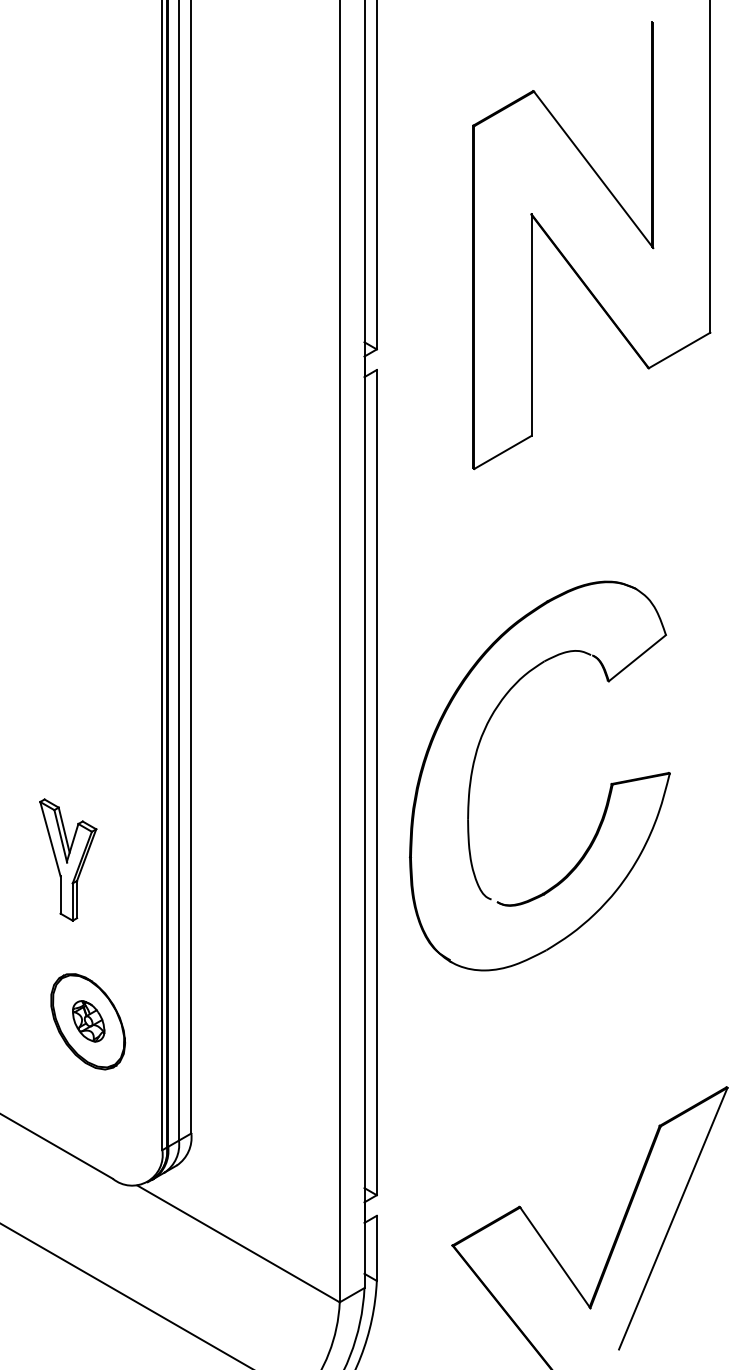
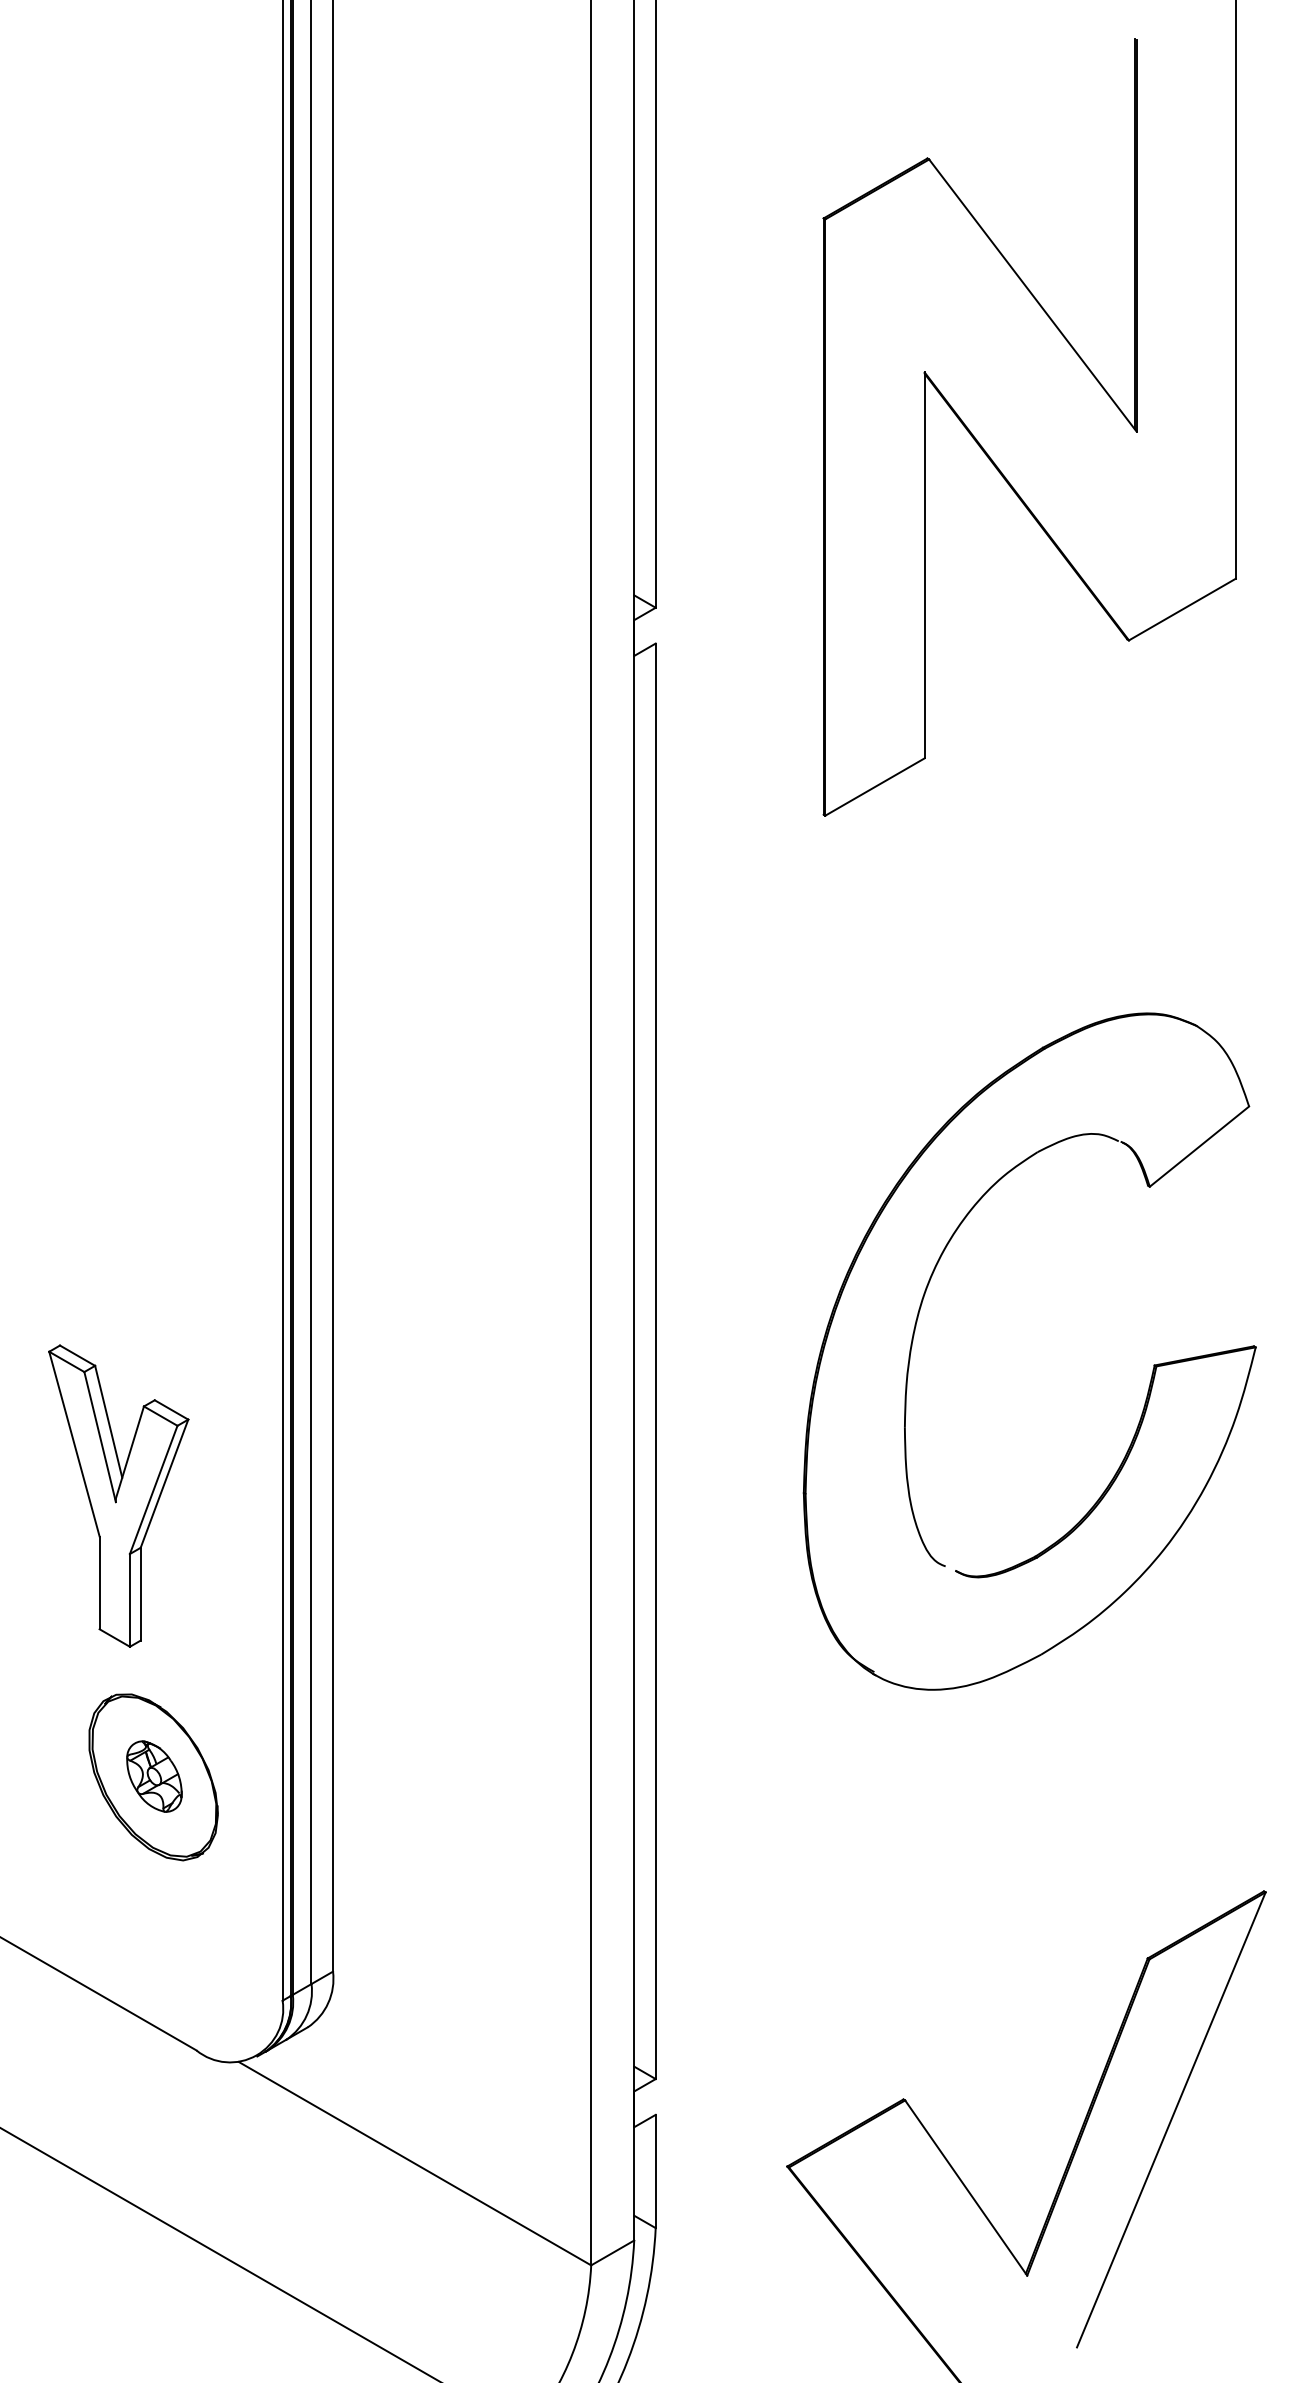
part: (475, 760) -> (917, 1324), moved
part: (68, 859) -> (119, 1495), size x1.43

